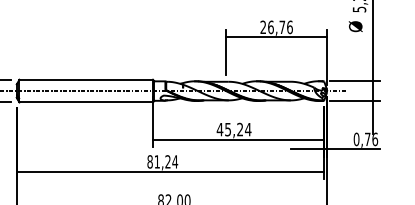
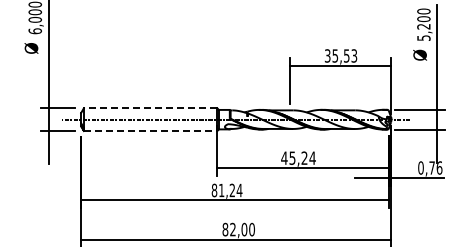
text: (276, 26) -> (340, 55), 26,76 -> 35,53
line: (86, 79) -> (150, 108), solid -> dashed
line: (86, 102) -> (150, 131), solid -> dashed

